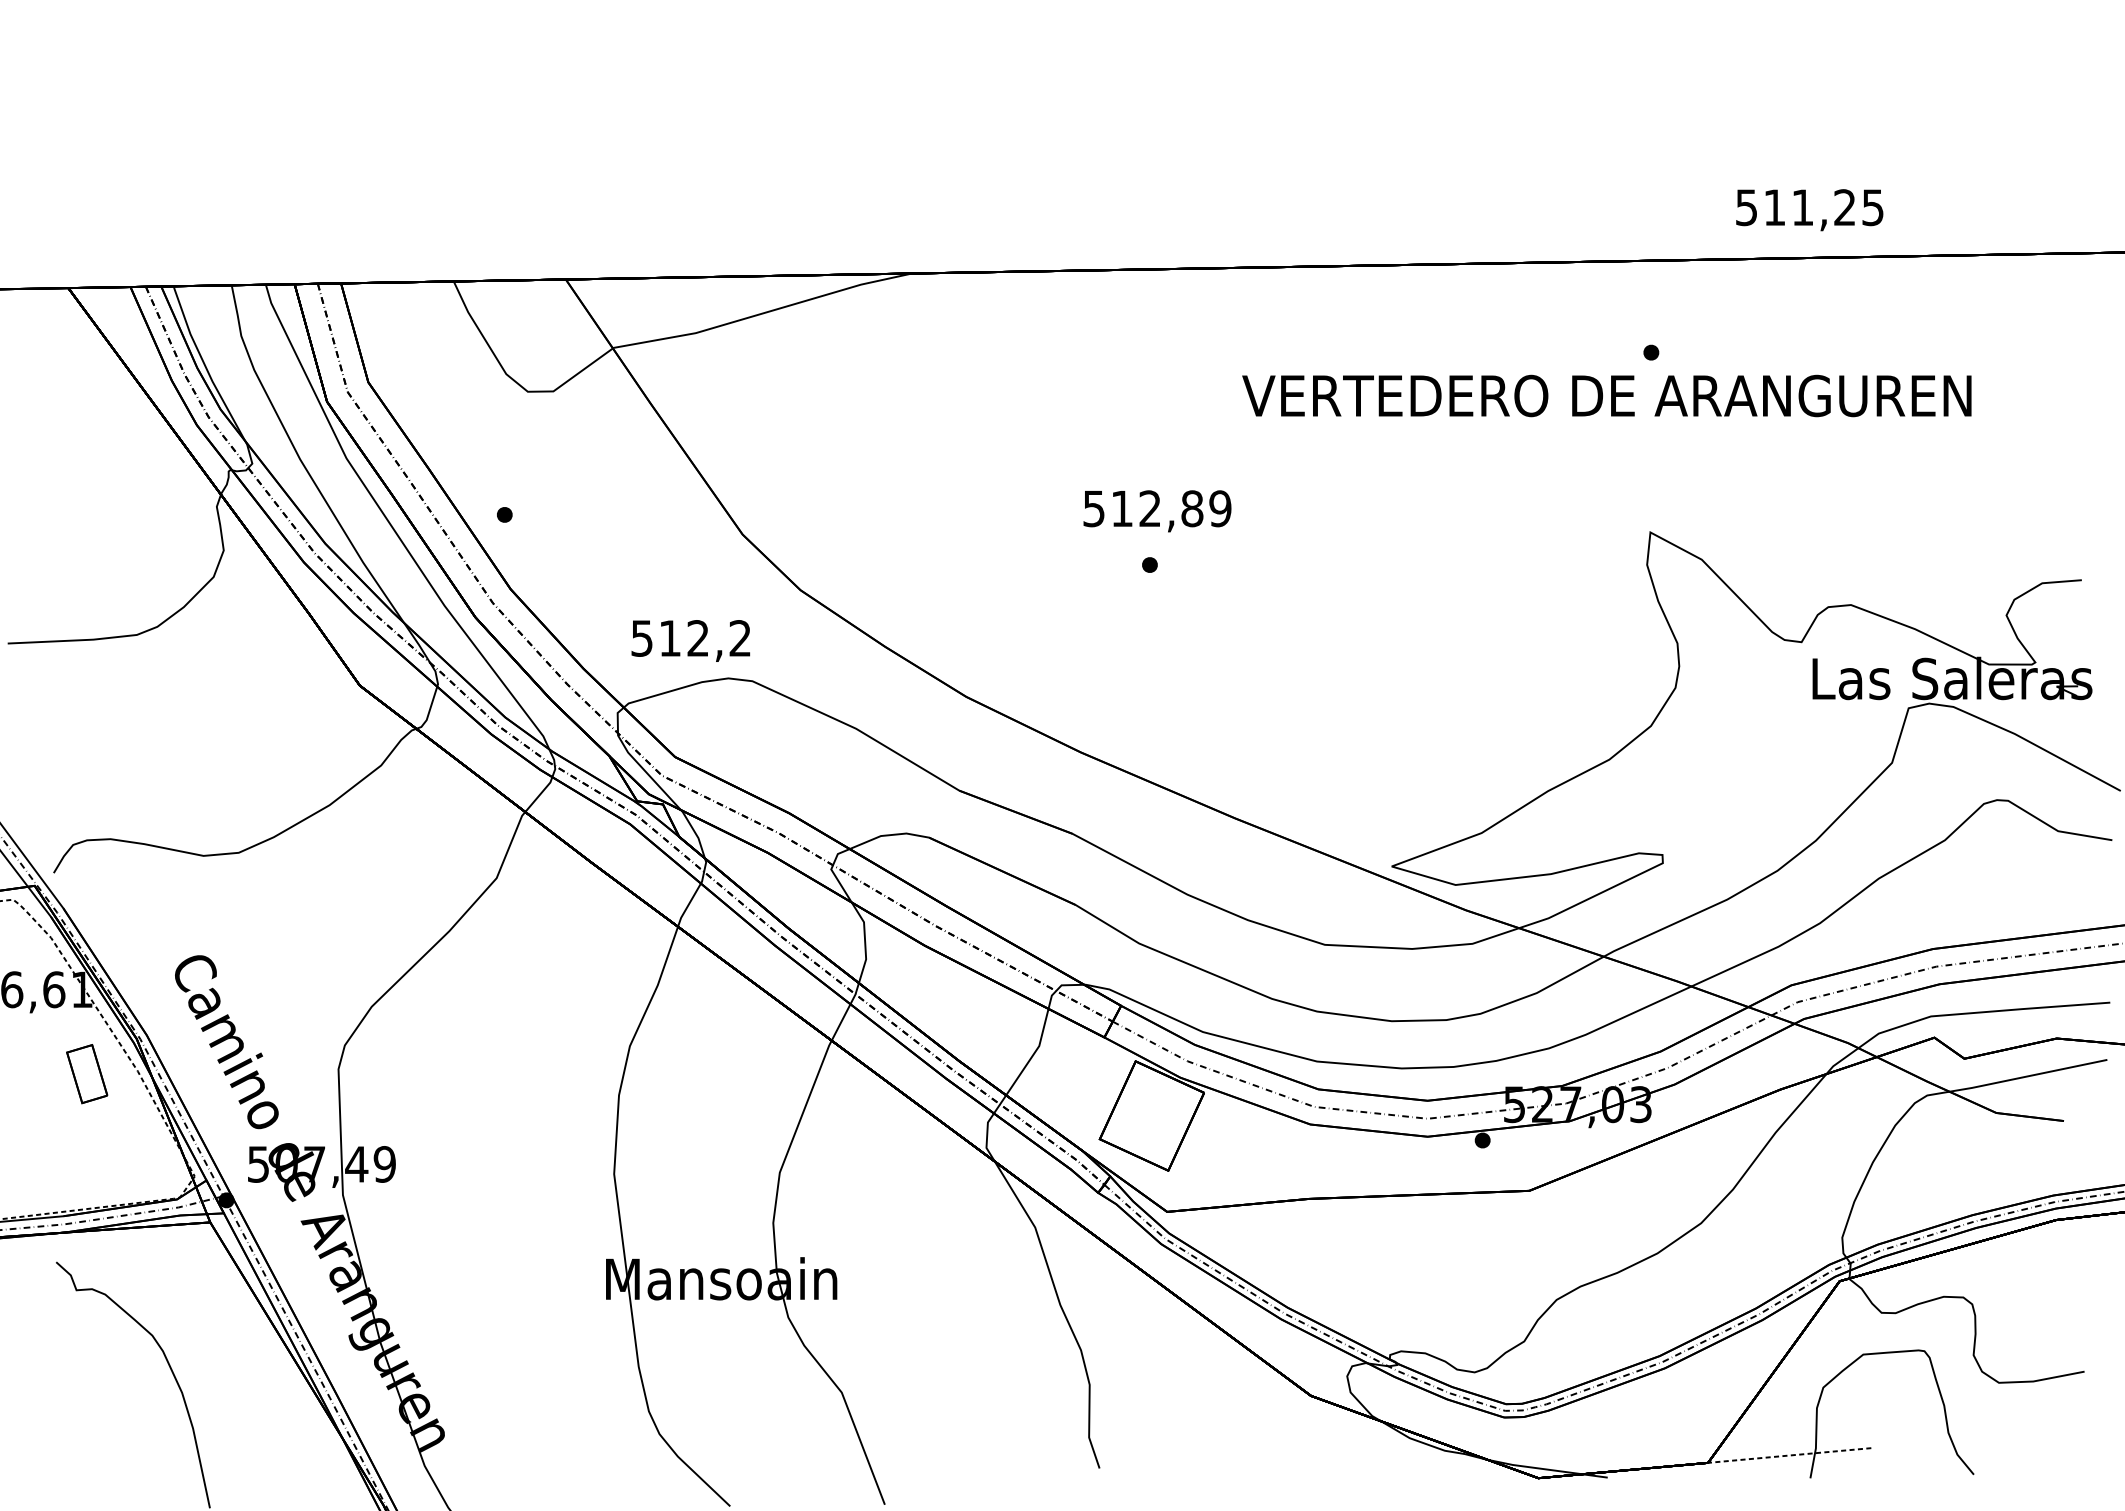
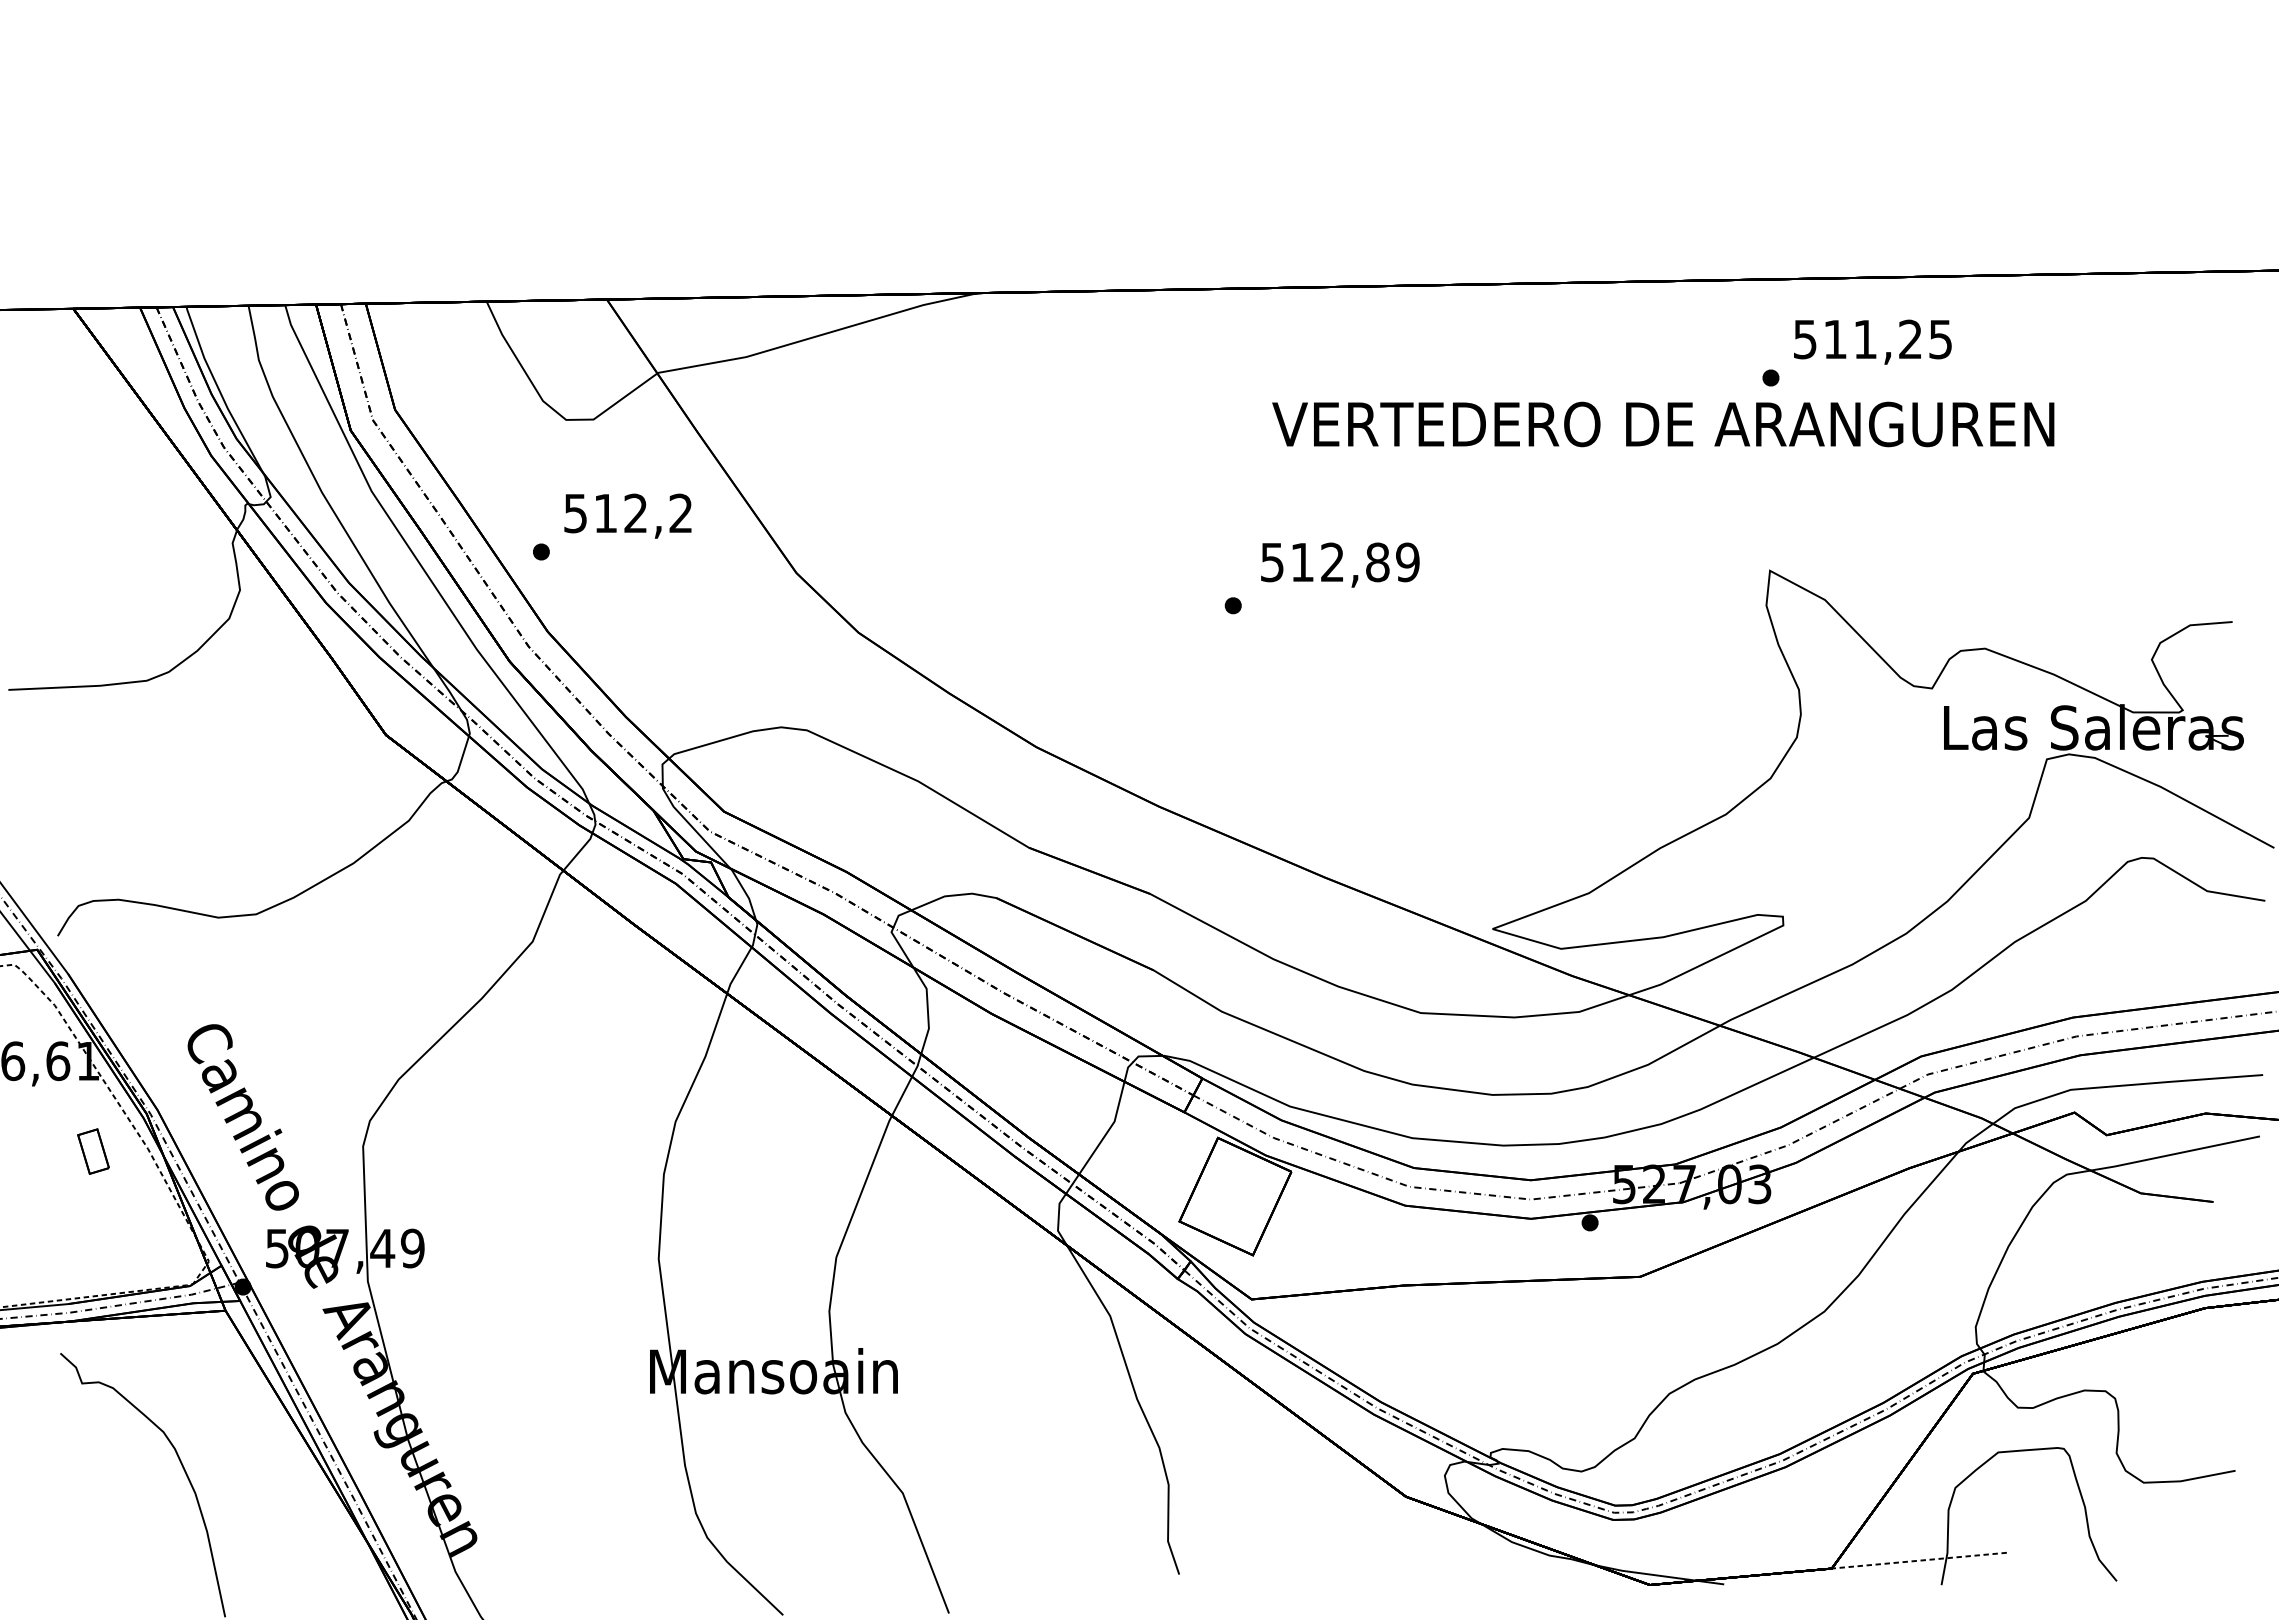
text: (1809, 209) -> (1872, 341), moved
text: (1607, 396) -> (1663, 424), moved
text: (1157, 510) -> (1340, 564), moved
text: (690, 640) -> (627, 515), moved
part: (87, 1073) -> (93, 1151), size x0.71

